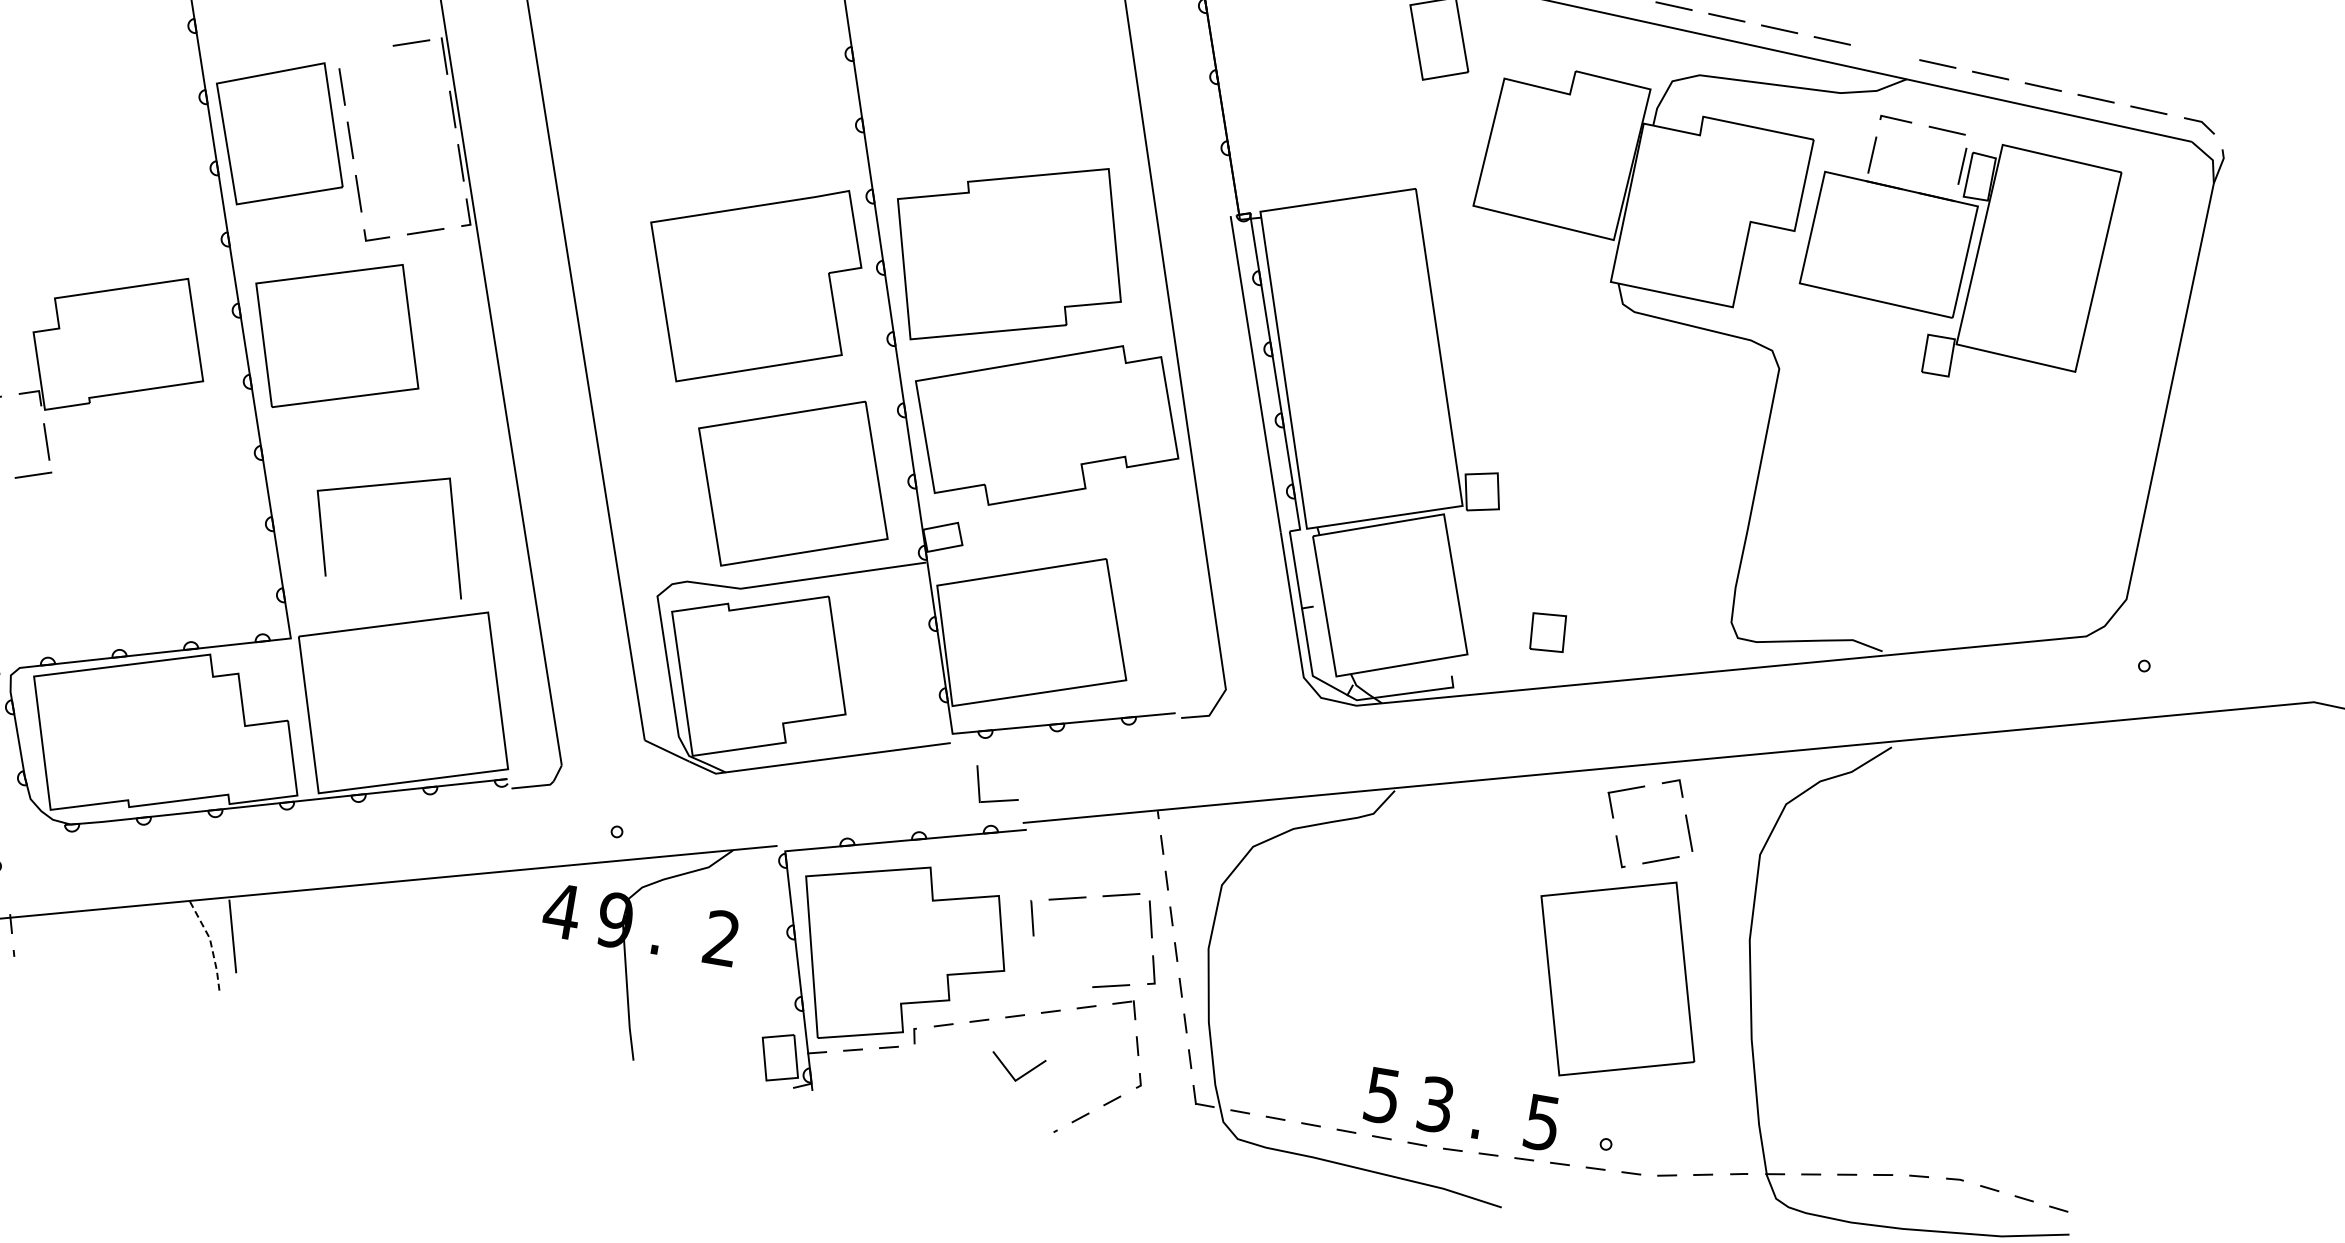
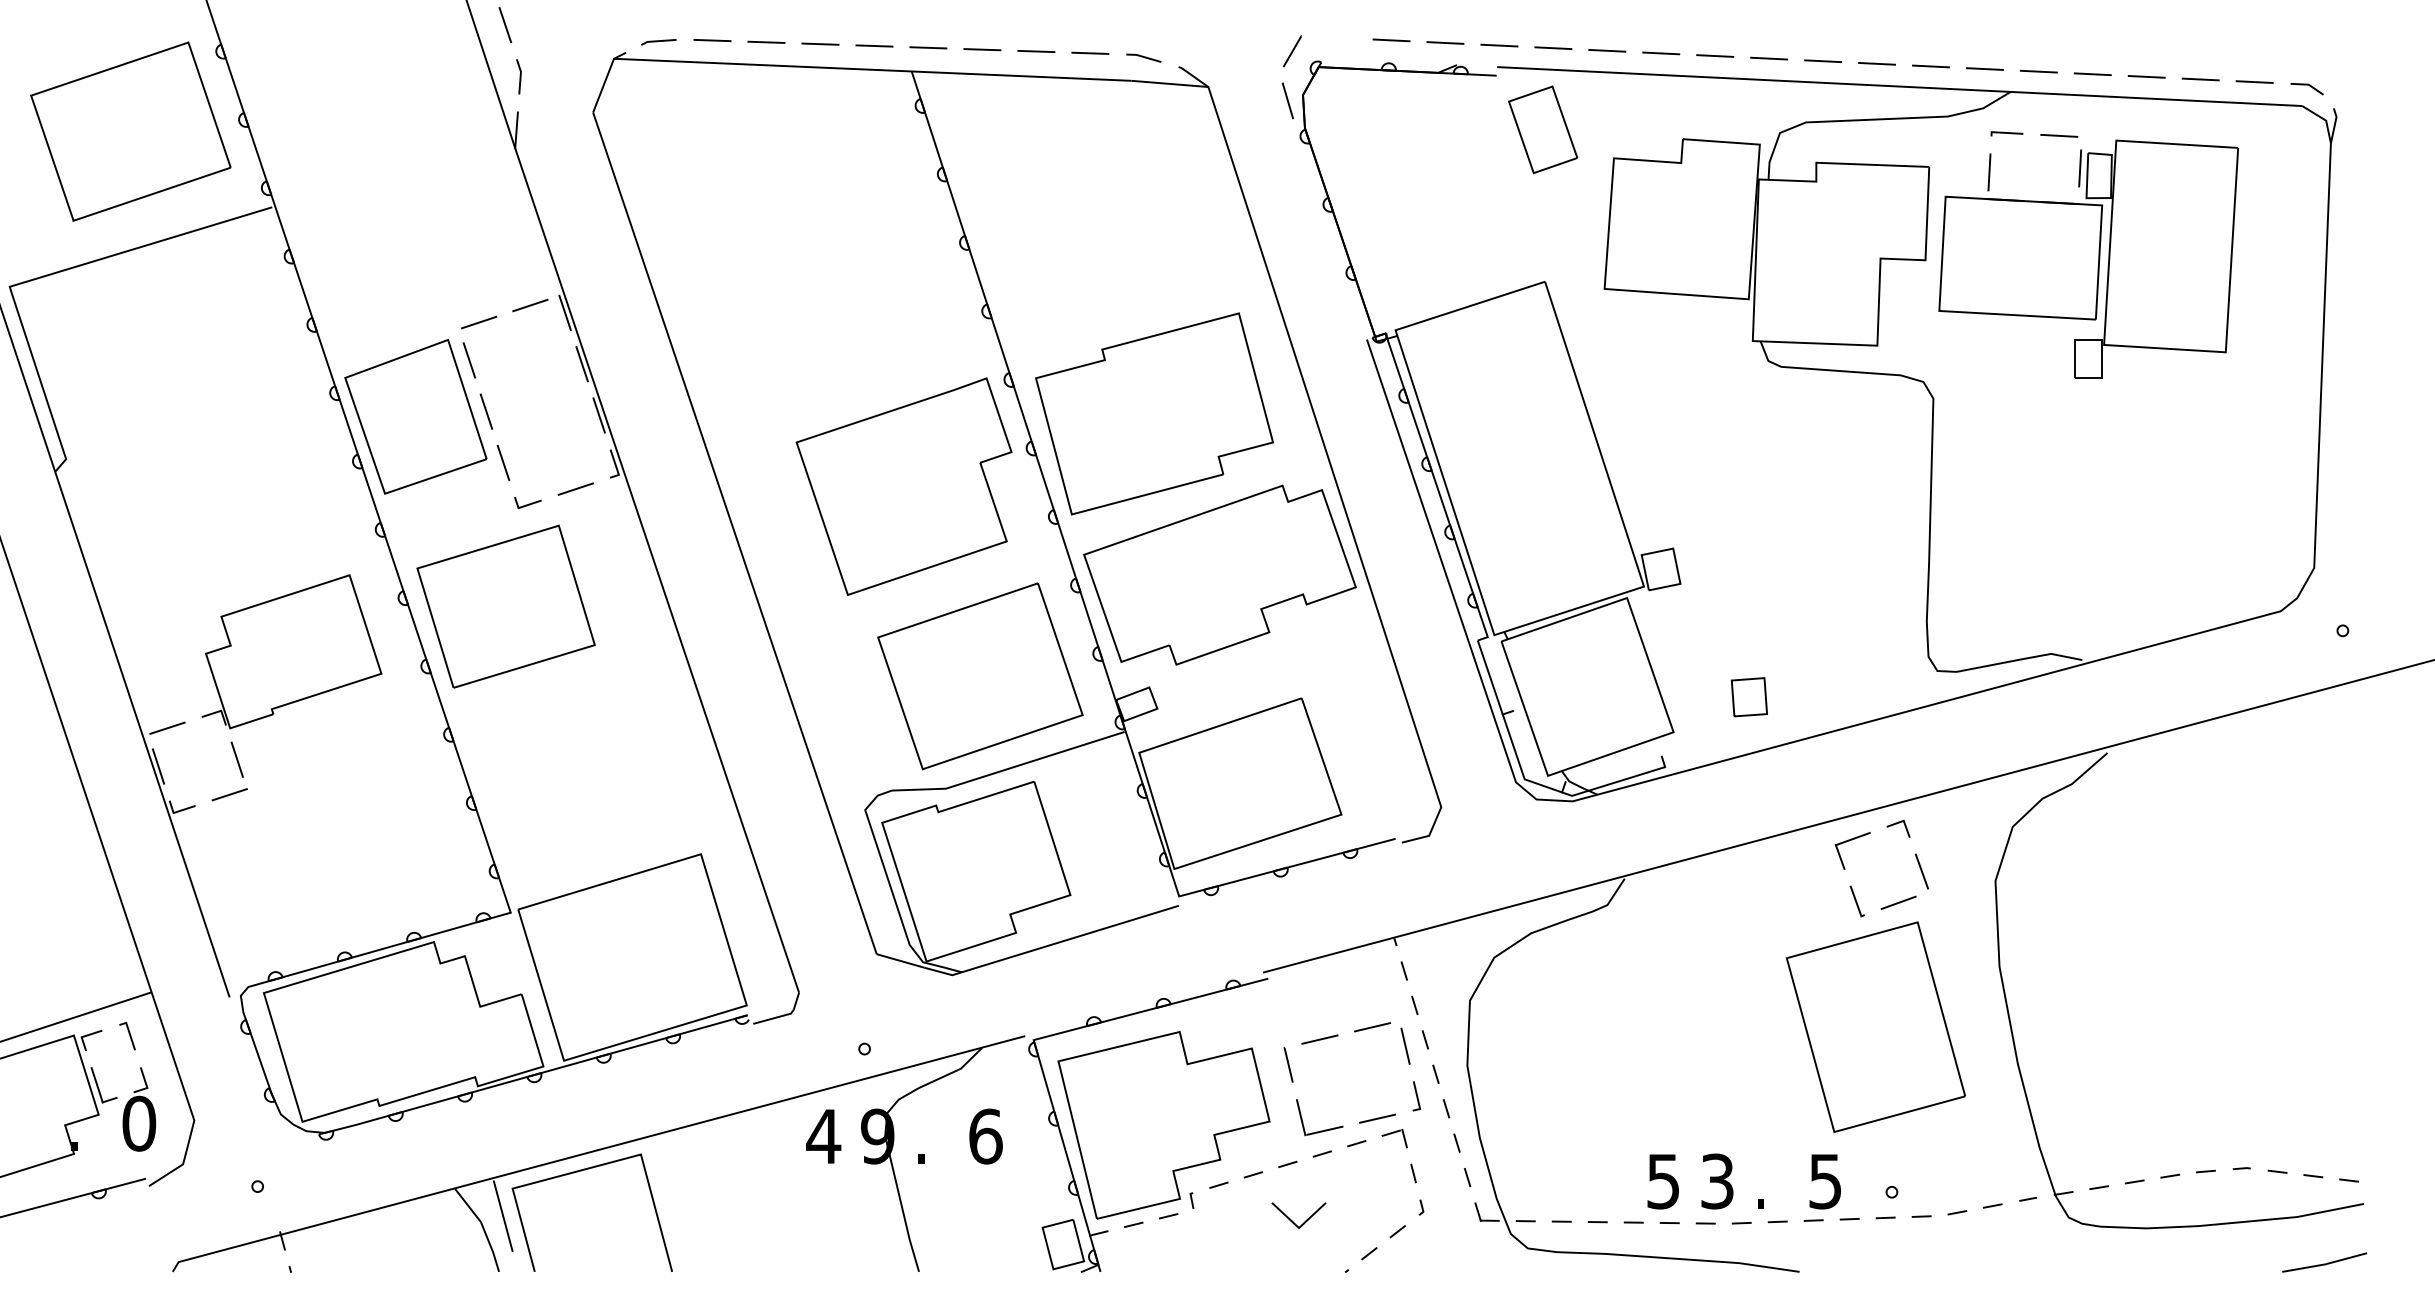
line: (358, 51) -> (479, 322), added
line: (1884, 51) -> (1984, 68), added
line: (385, 485) -> (578, 1172), moved
part: (999, 799) -> (1324, 1129), moved
text: (721, 938) -> (985, 1136), 2 -> 6
line: (210, 943) -> (482, 1226), dashed -> solid

